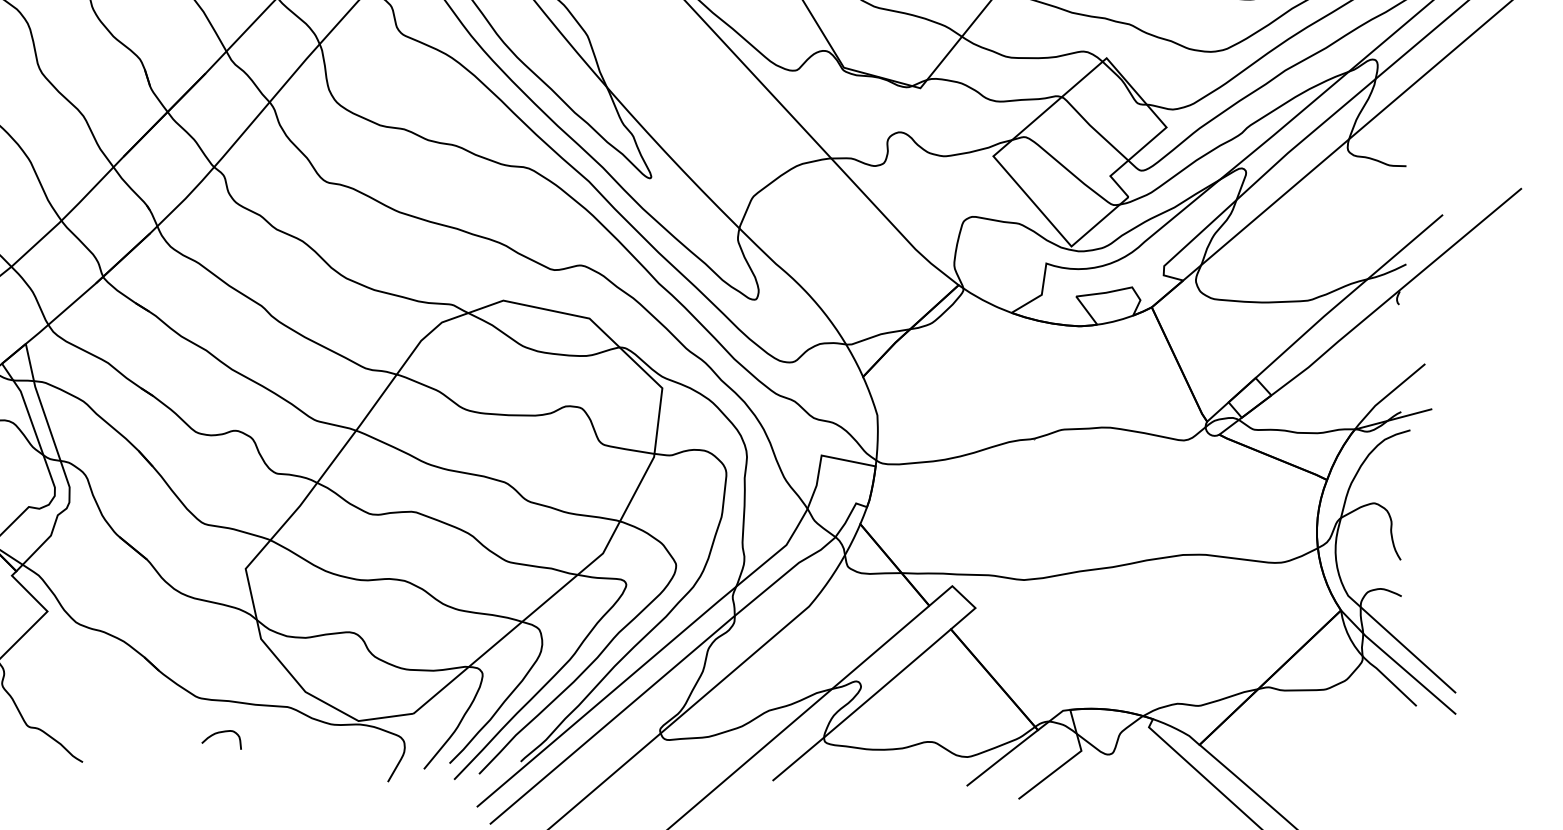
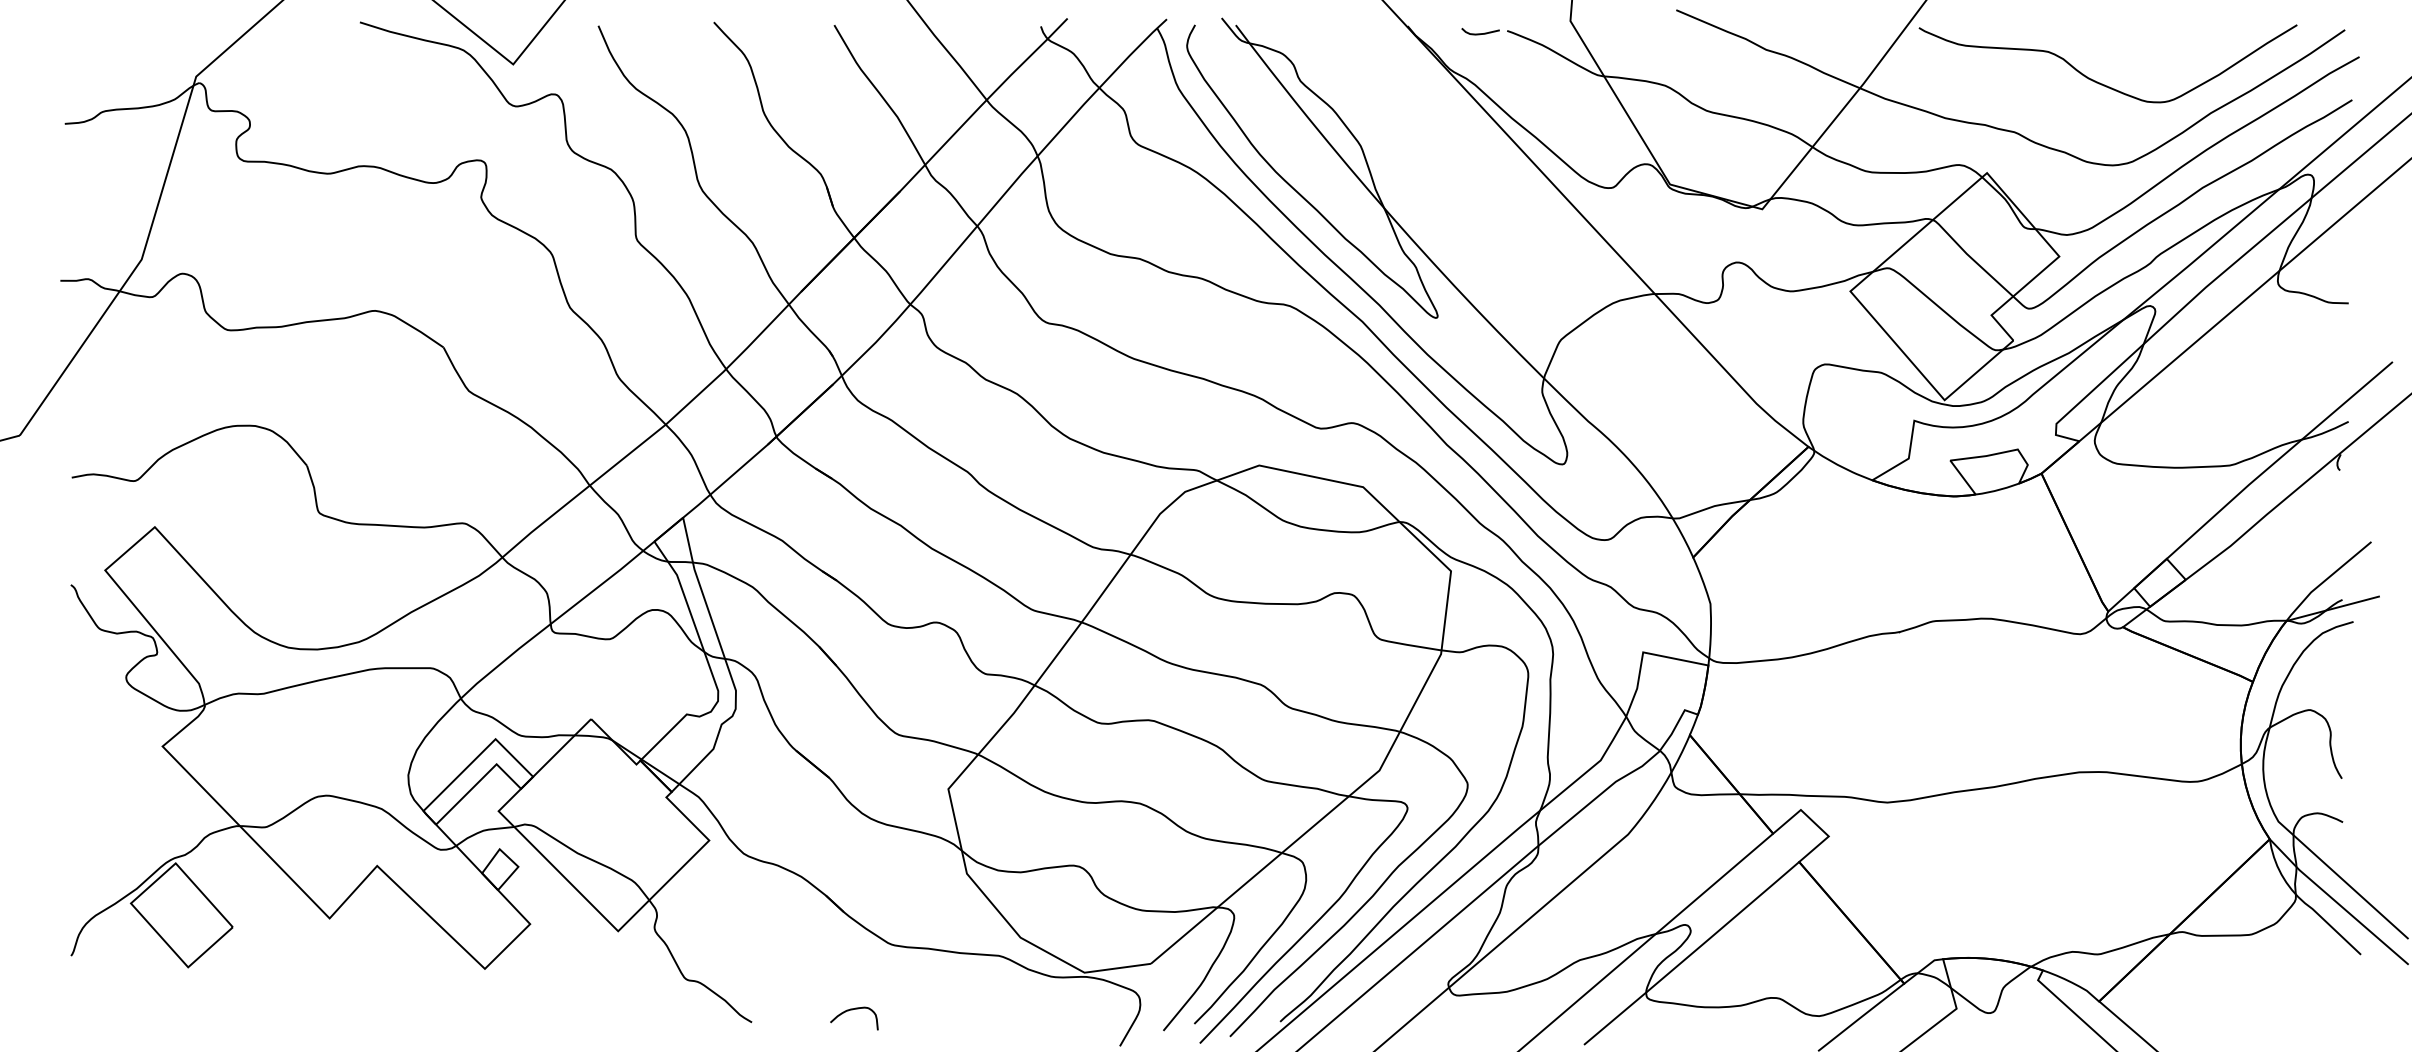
curve: (220, 733) -> (852, 1010), moved

